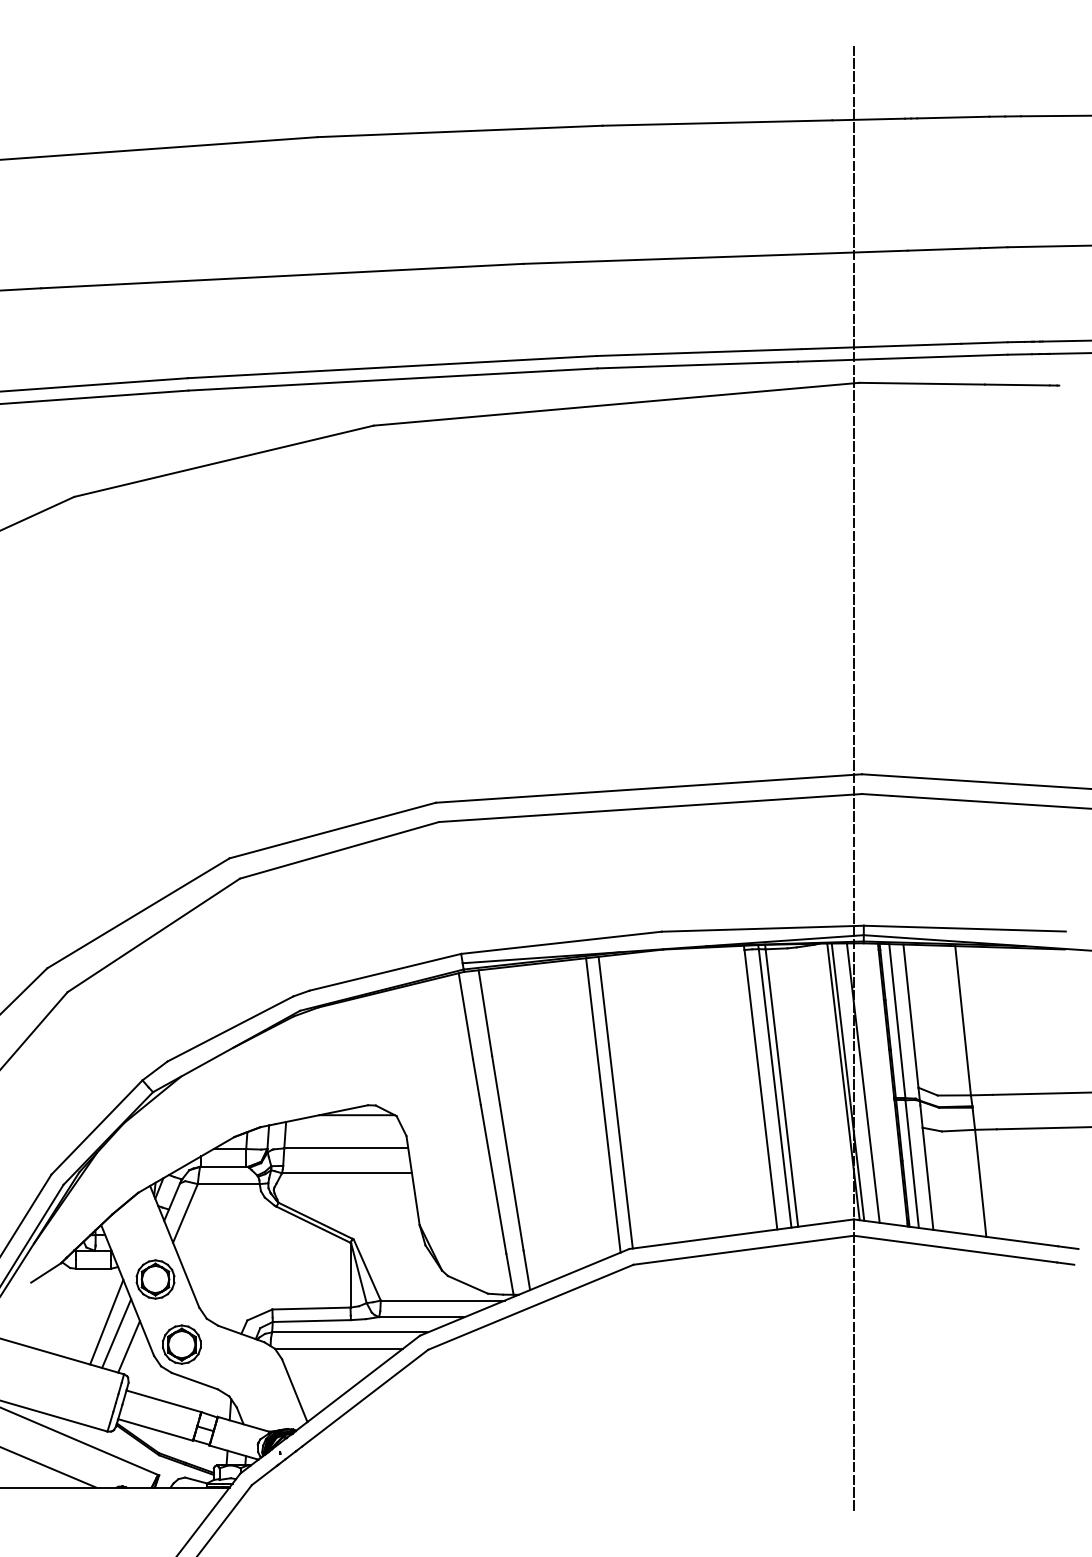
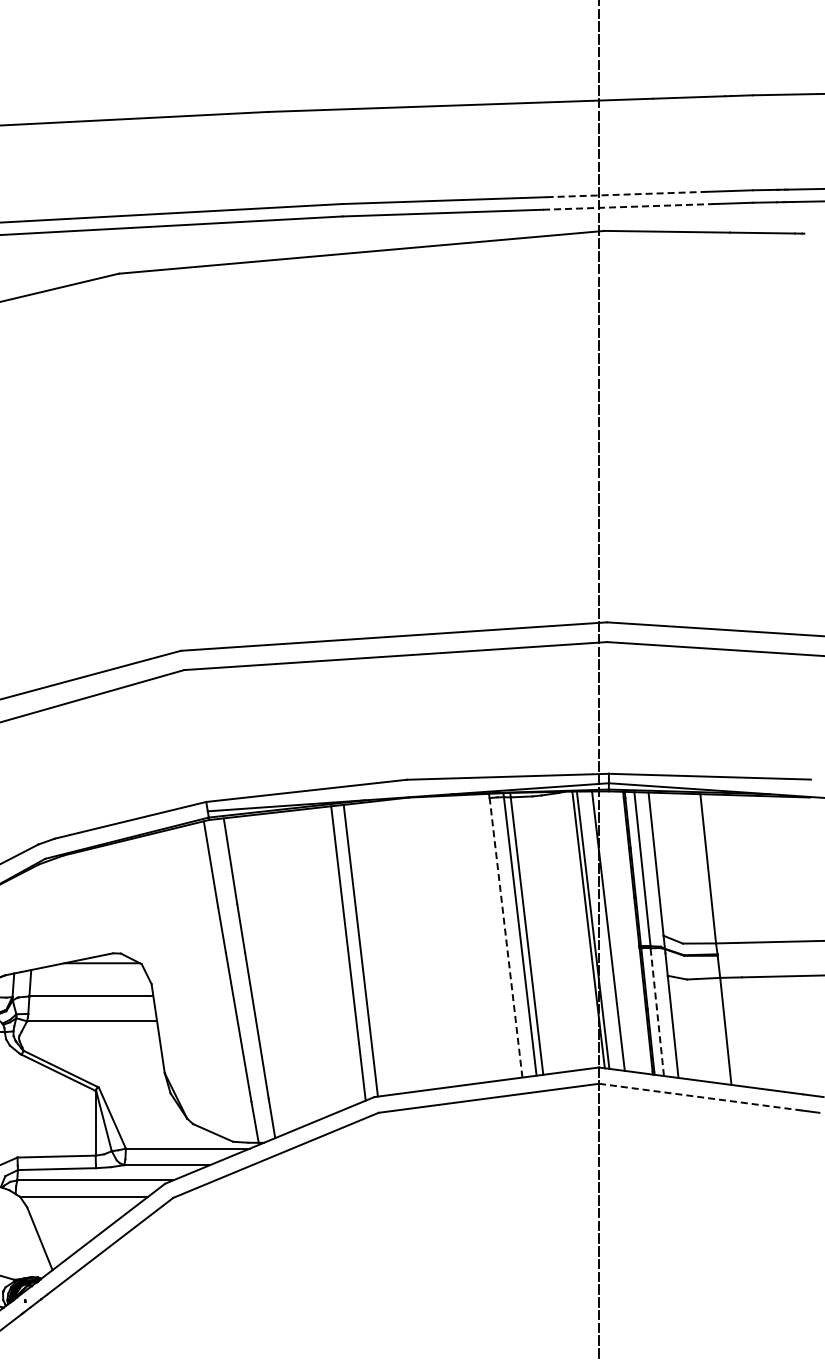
line: (881, 346) -> (626, 194), solid -> dashed
line: (883, 358) -> (628, 206), solid -> dashed
line: (760, 1089) -> (505, 937), solid -> dashed
line: (912, 1163) -> (657, 1011), solid -> dashed
line: (955, 1249) -> (700, 1097), solid -> dashed

